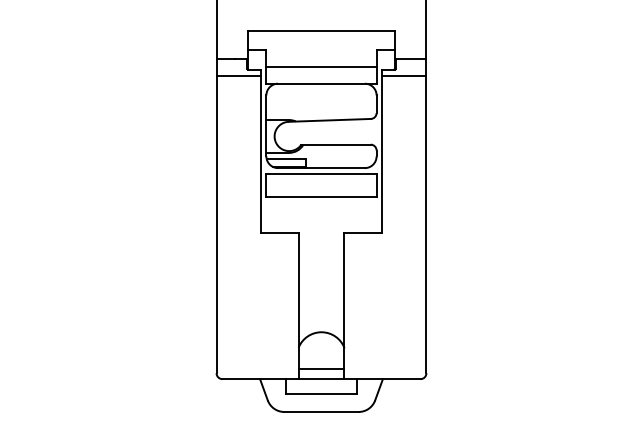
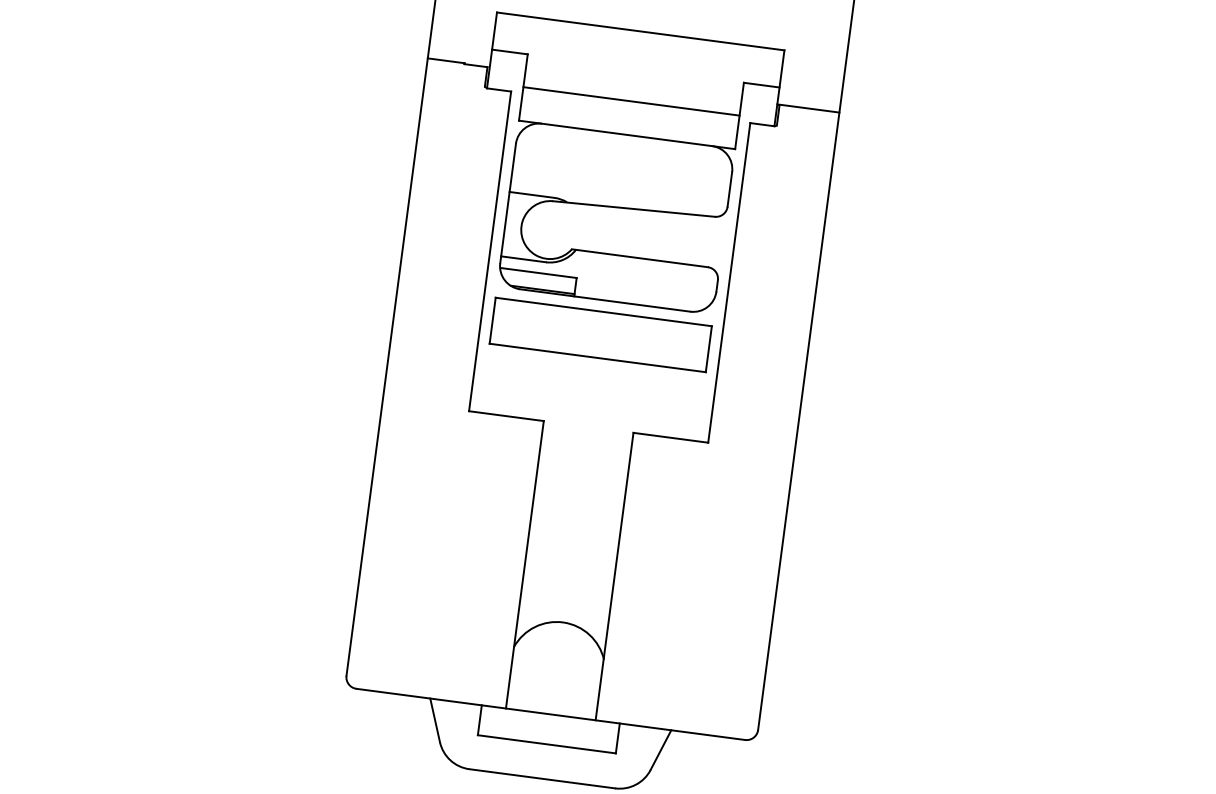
line: (238, 75) -> (466, 97), removed
line: (404, 75) -> (792, 140), removed
line: (321, 368) -> (553, 693), removed

